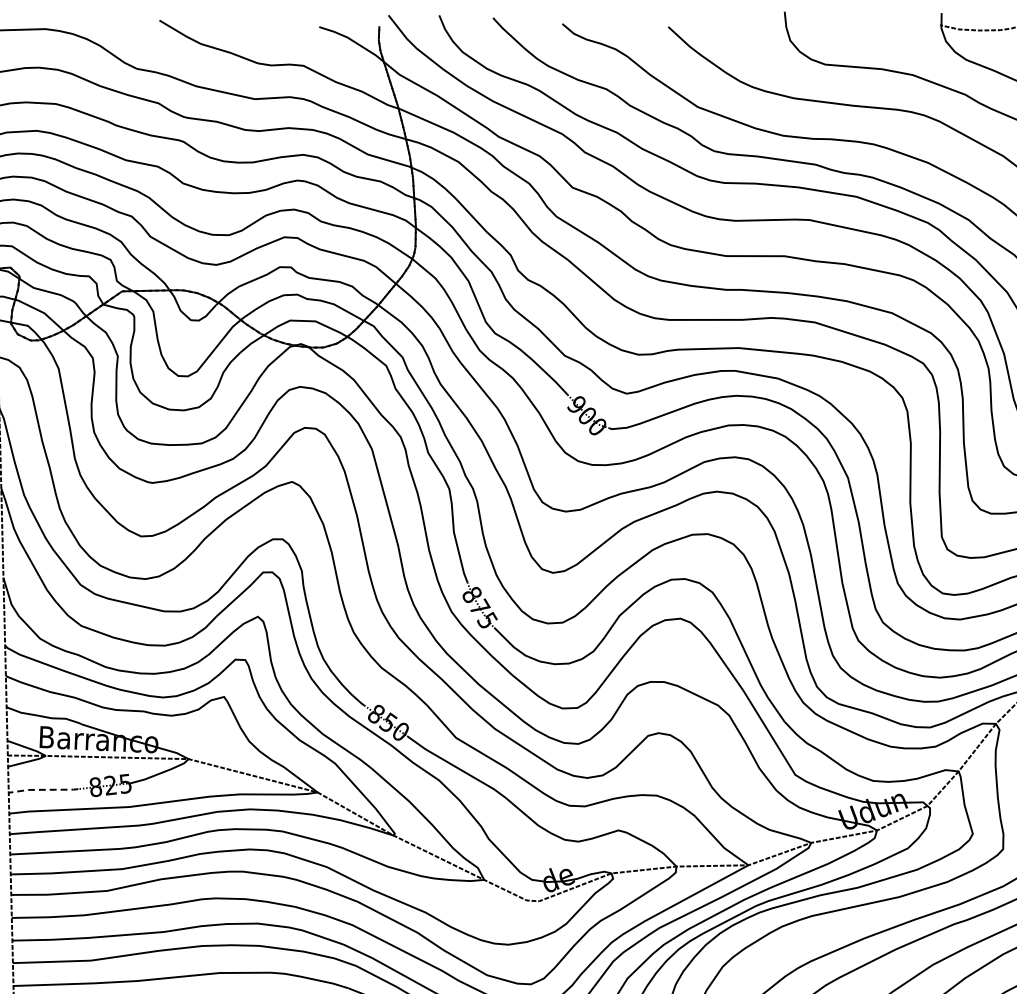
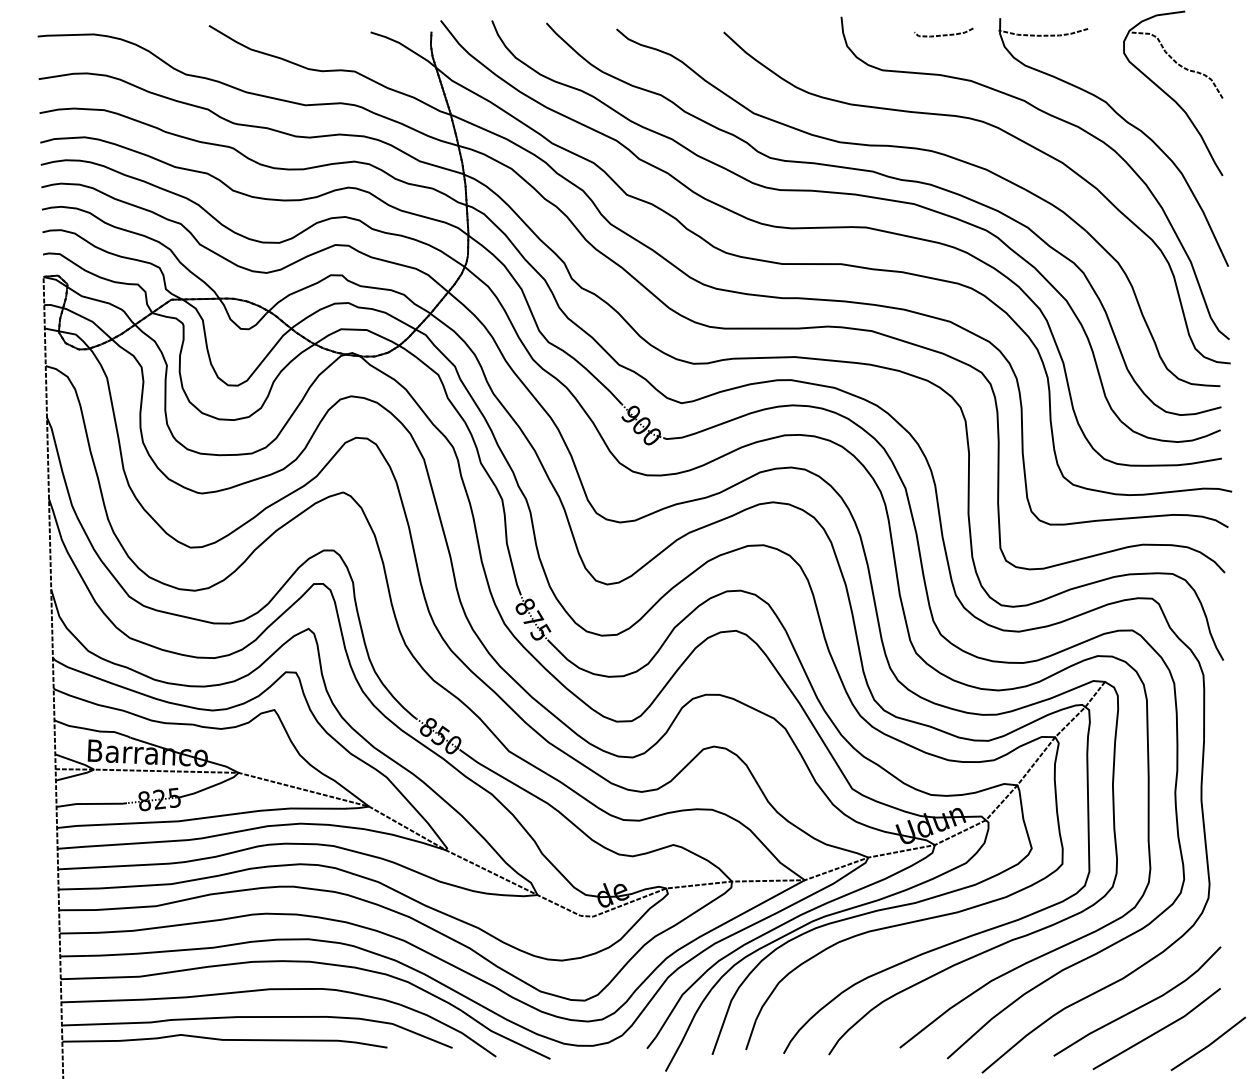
curve: (885, 29) -> (943, 34), added
line: (43, 789) -> (91, 803), dashed -> solid

